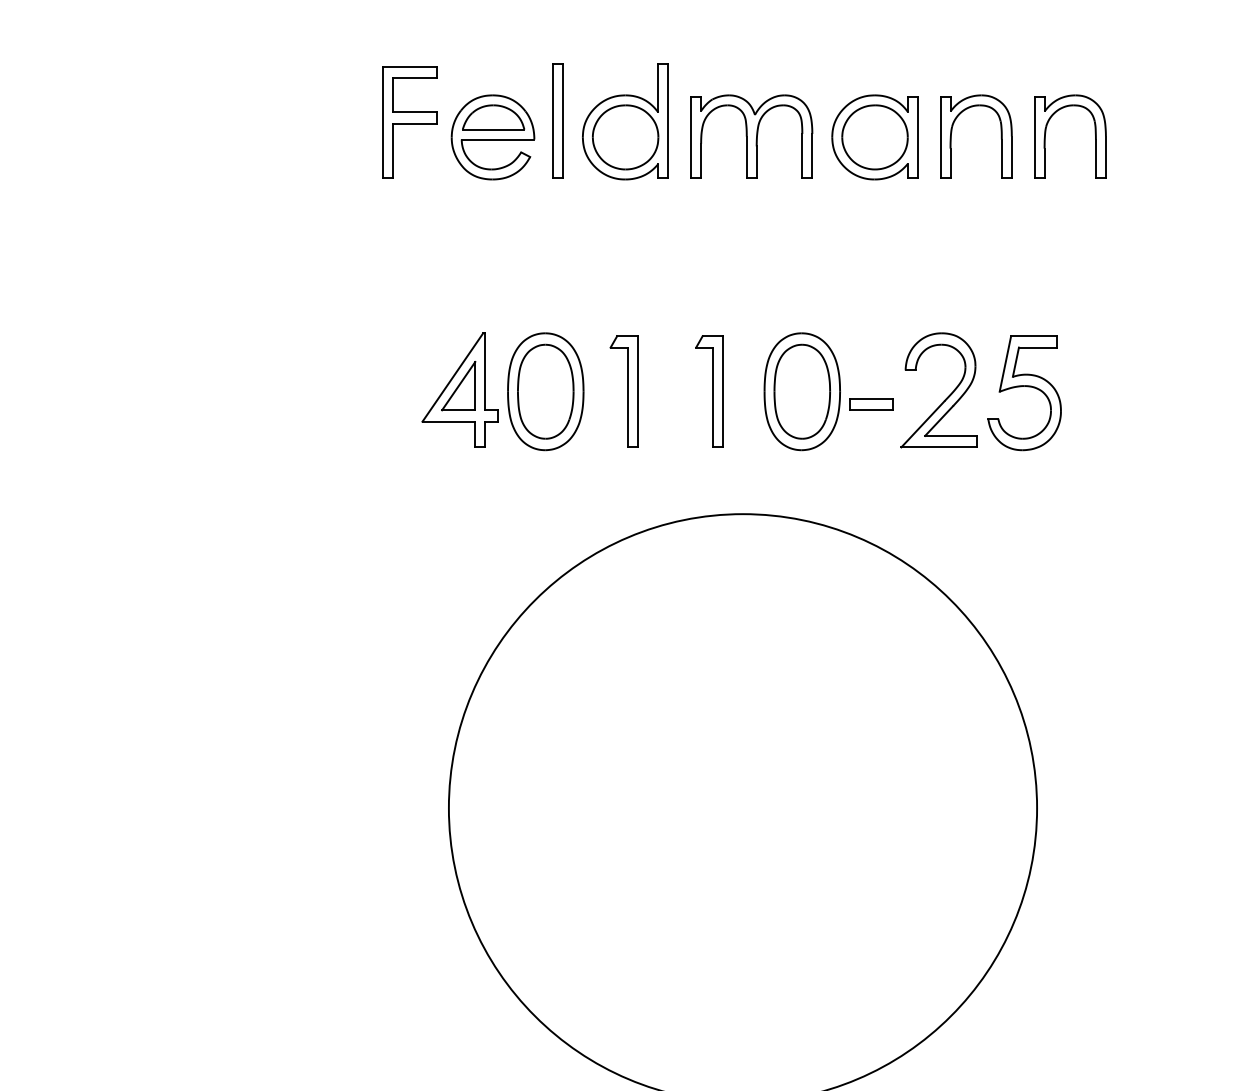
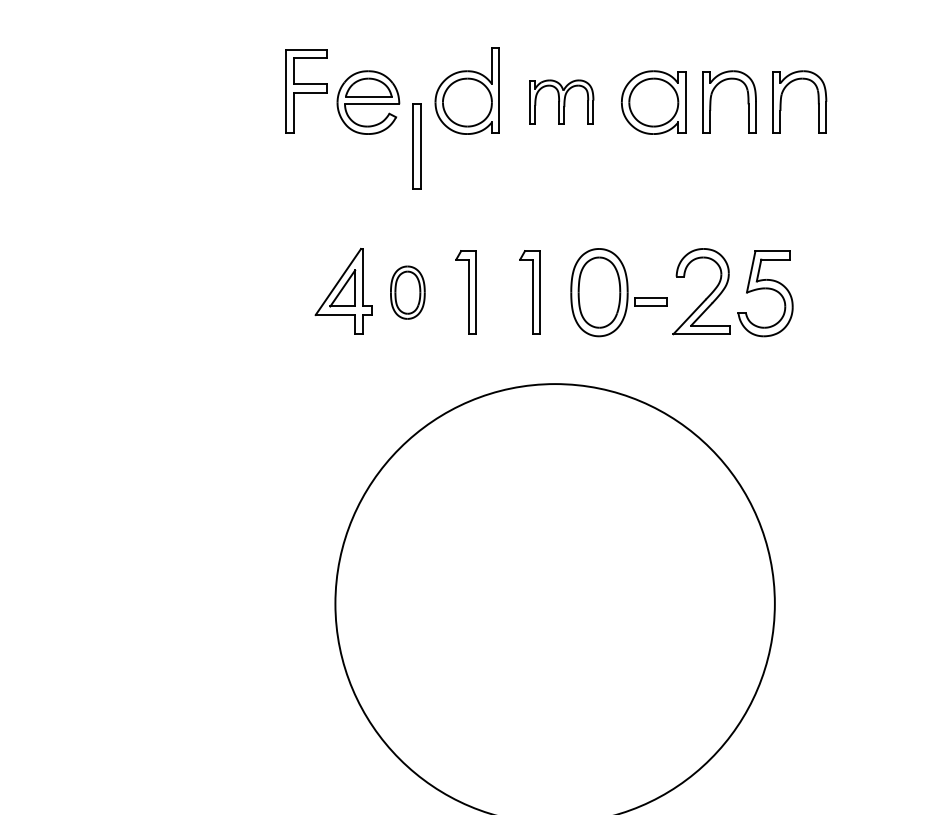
part: (557, 120) -> (416, 146), moved
part: (751, 136) -> (561, 101), size x0.7
part: (545, 391) -> (407, 292), size x0.6

